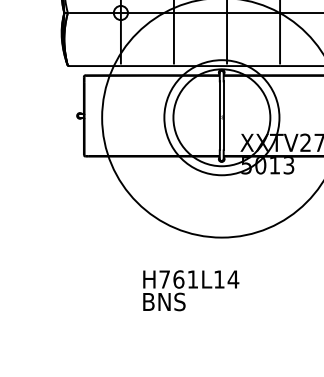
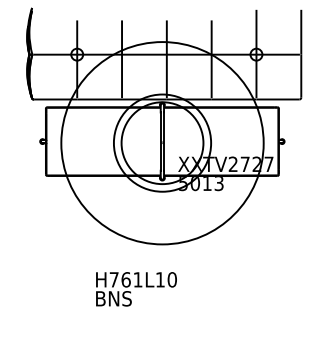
text: (233, 279) -> (172, 279), H761L14 -> H761L10

